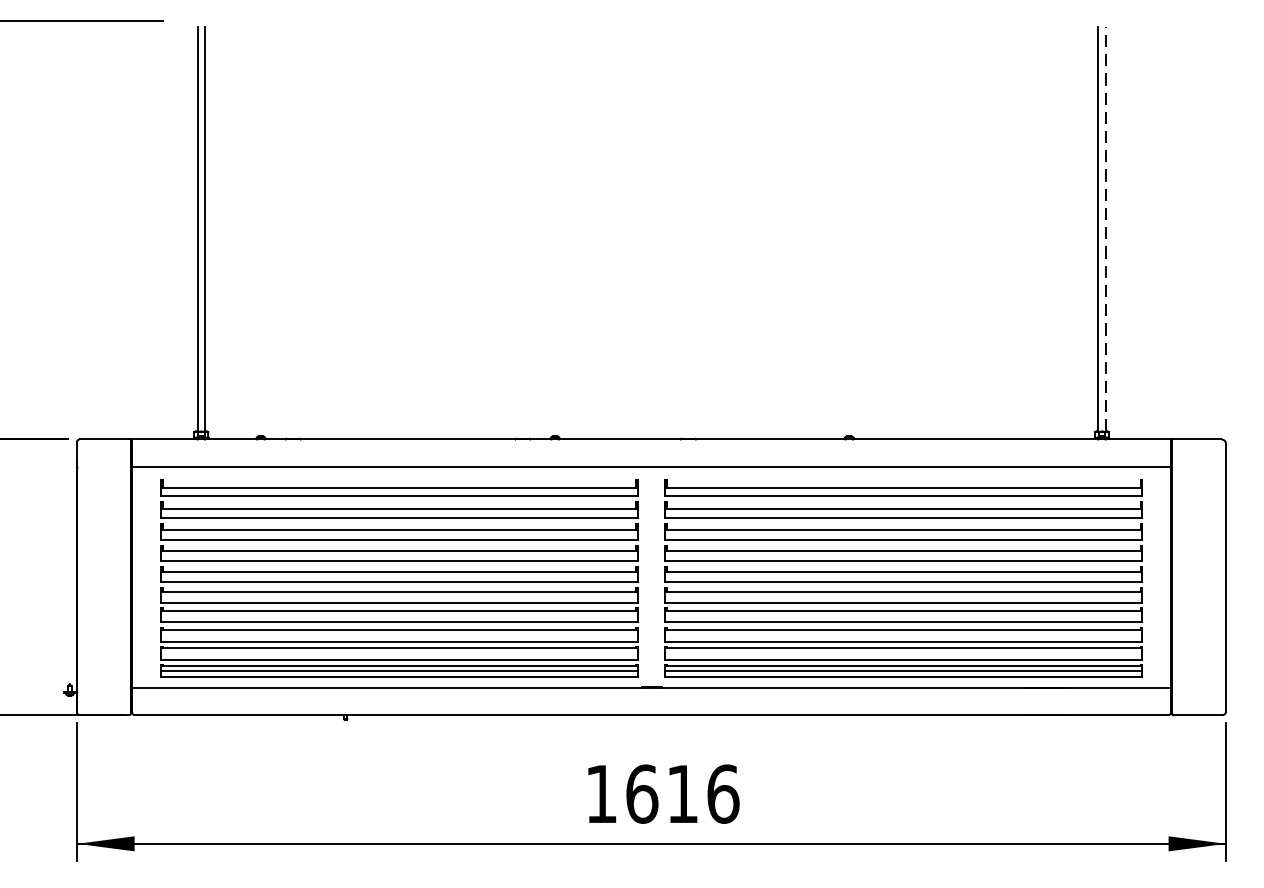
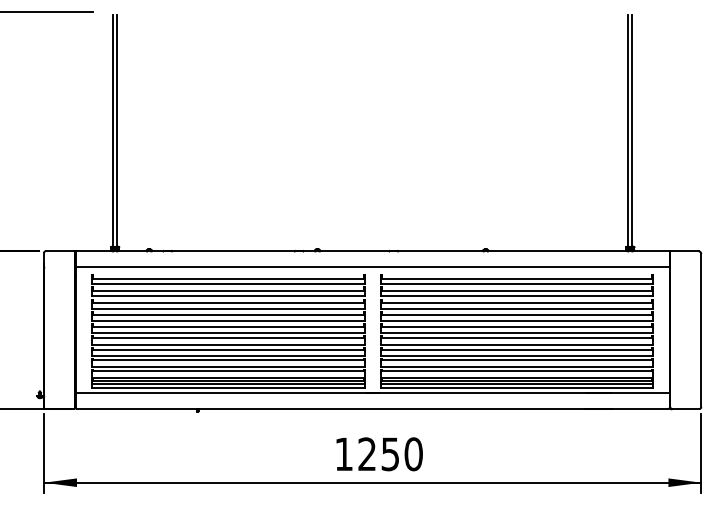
line: (1105, 229) -> (632, 131), dashed -> solid
text: (682, 794) -> (390, 454), 1616 -> 1250

